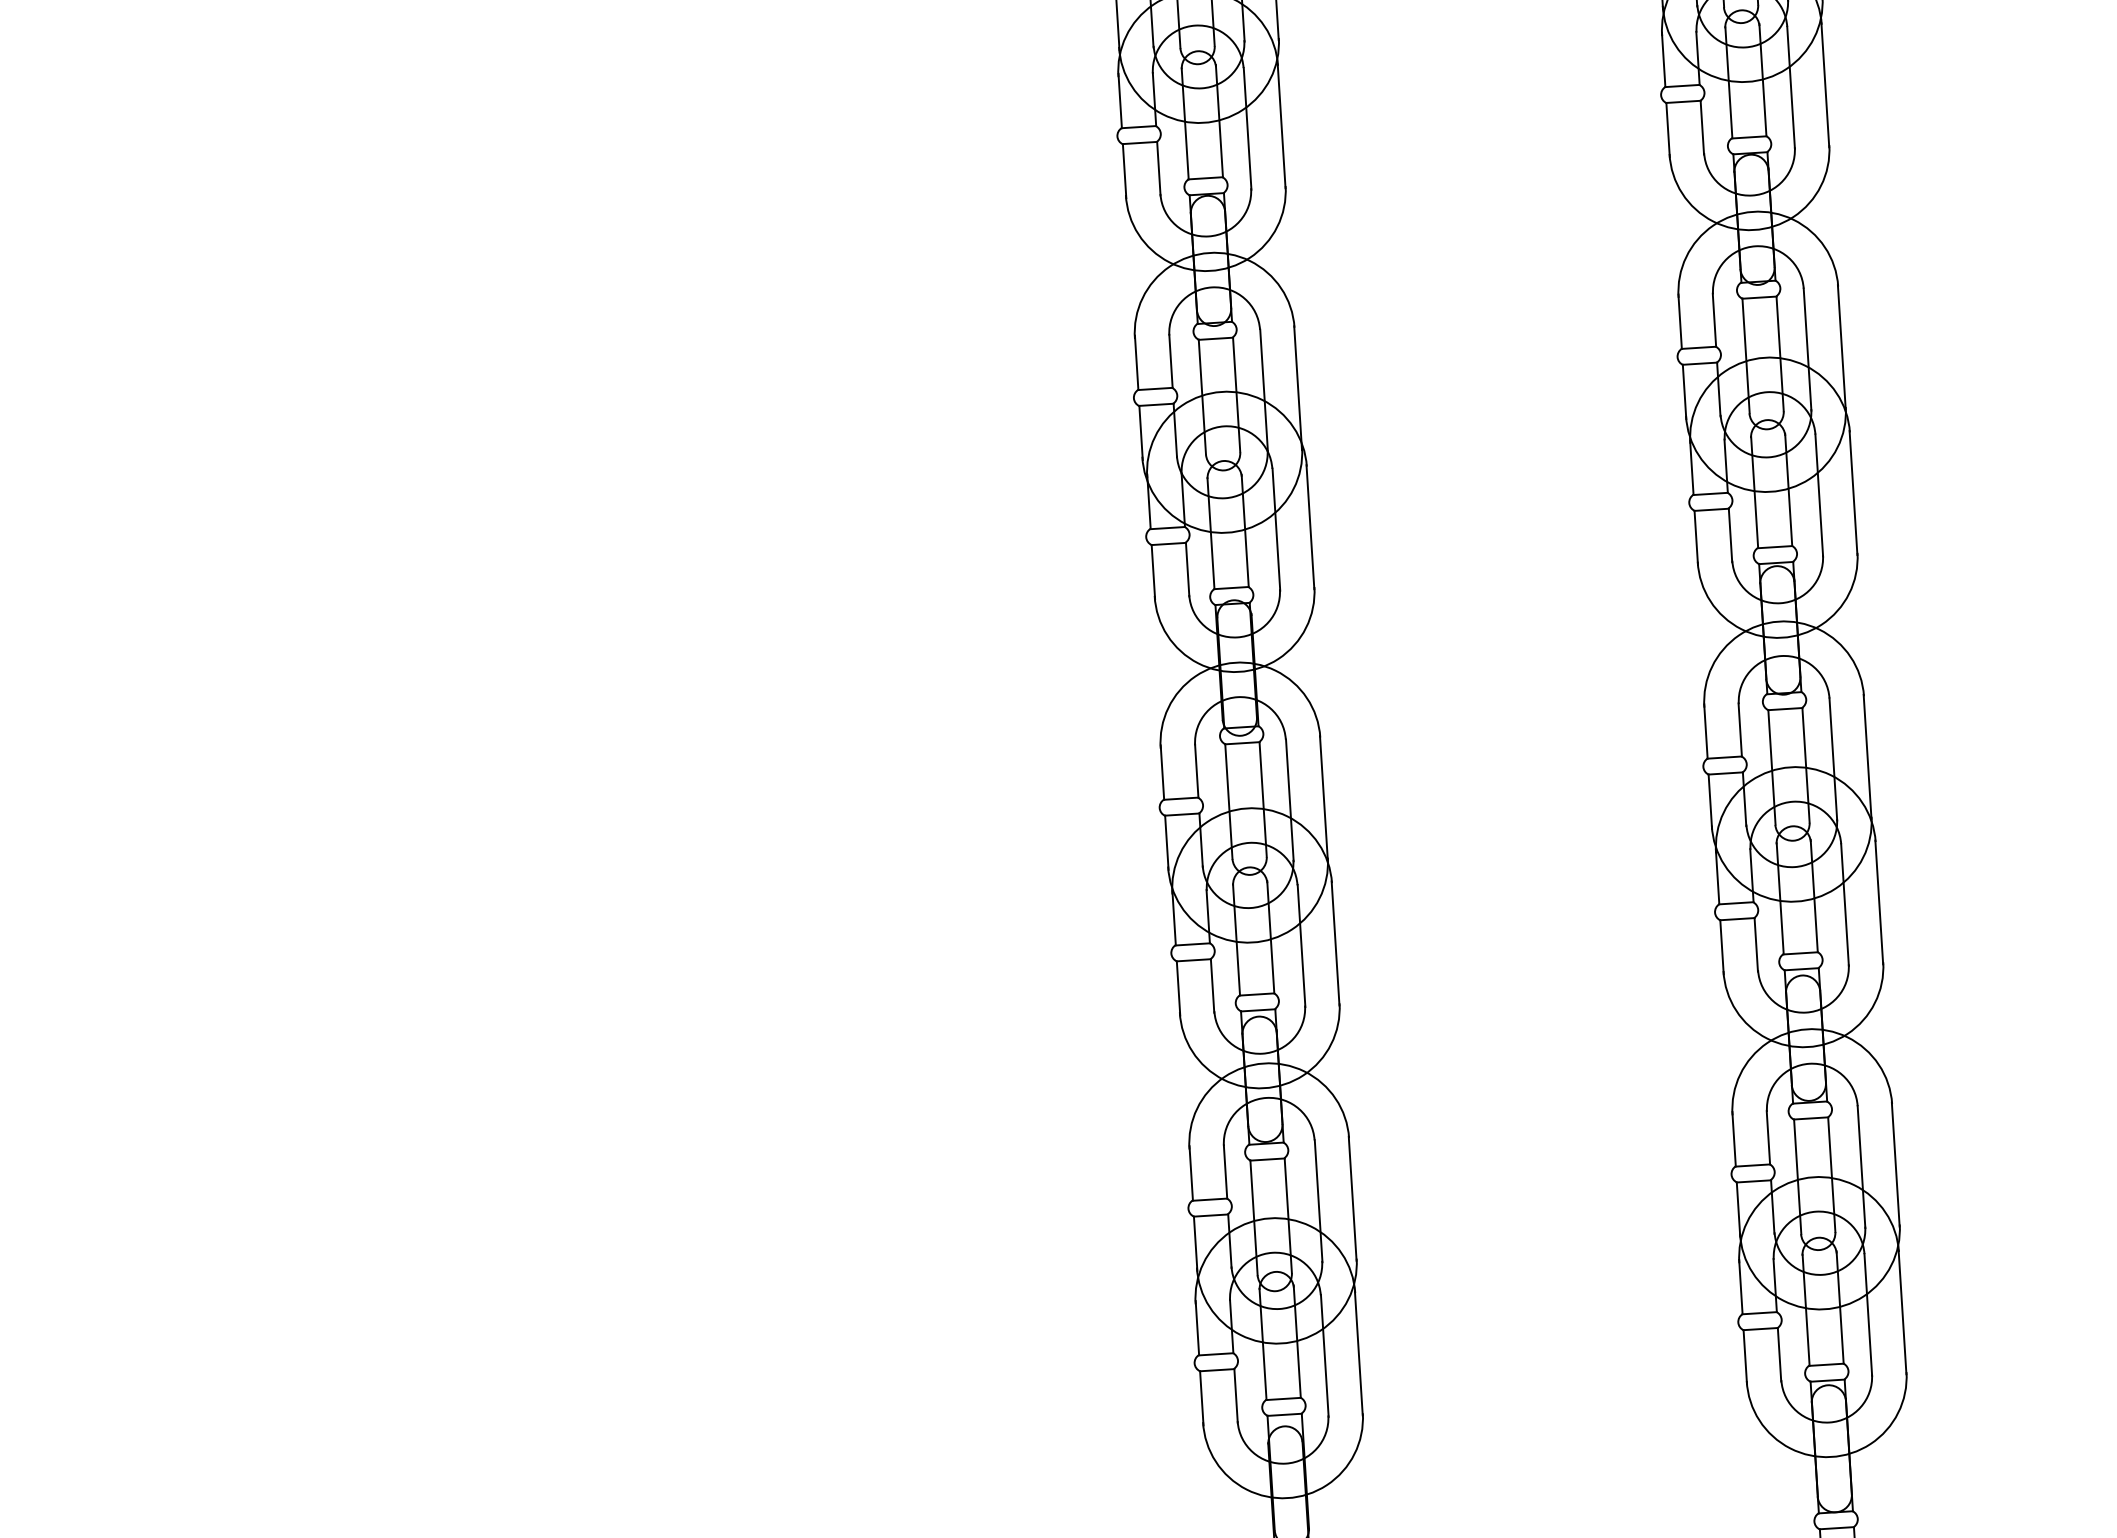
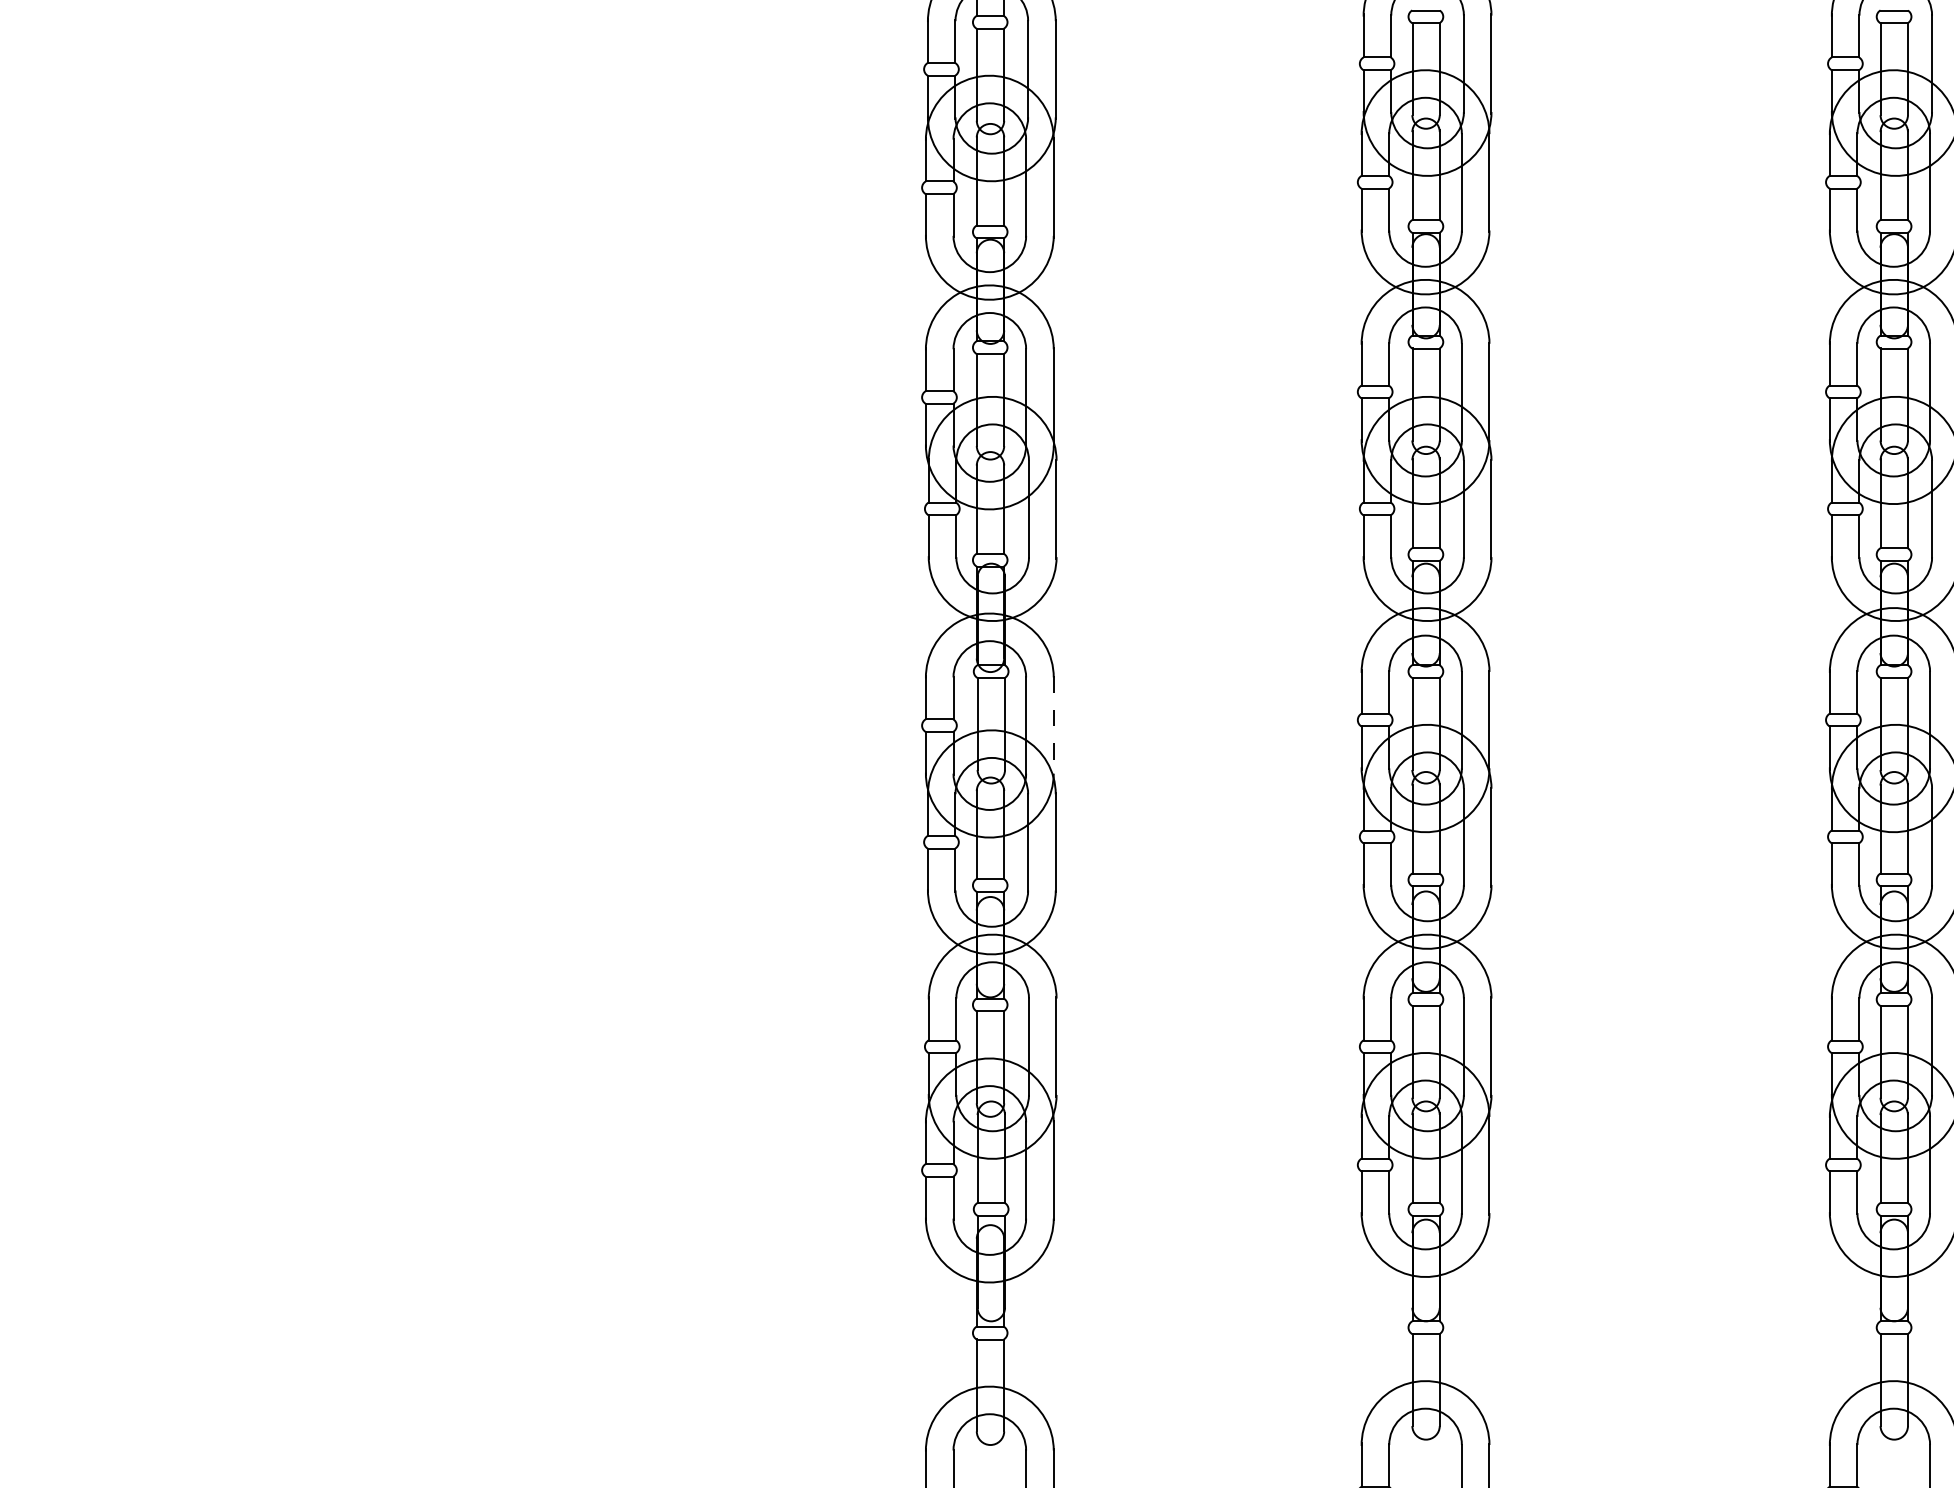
line: (1323, 797) -> (1053, 725), solid -> dashed

